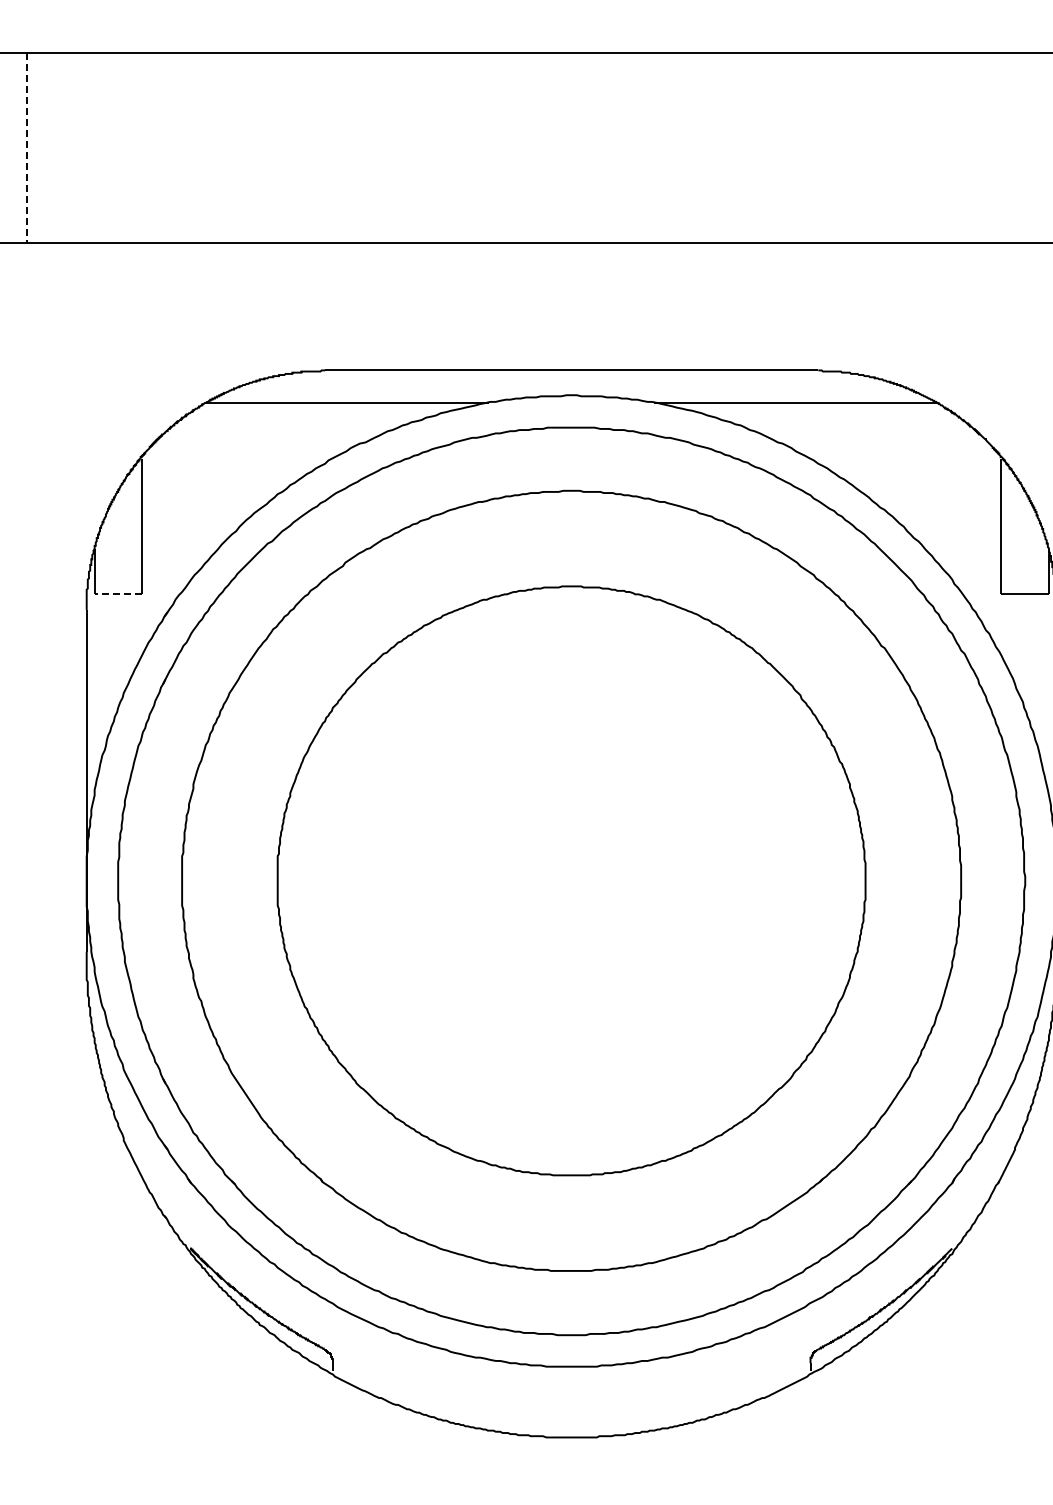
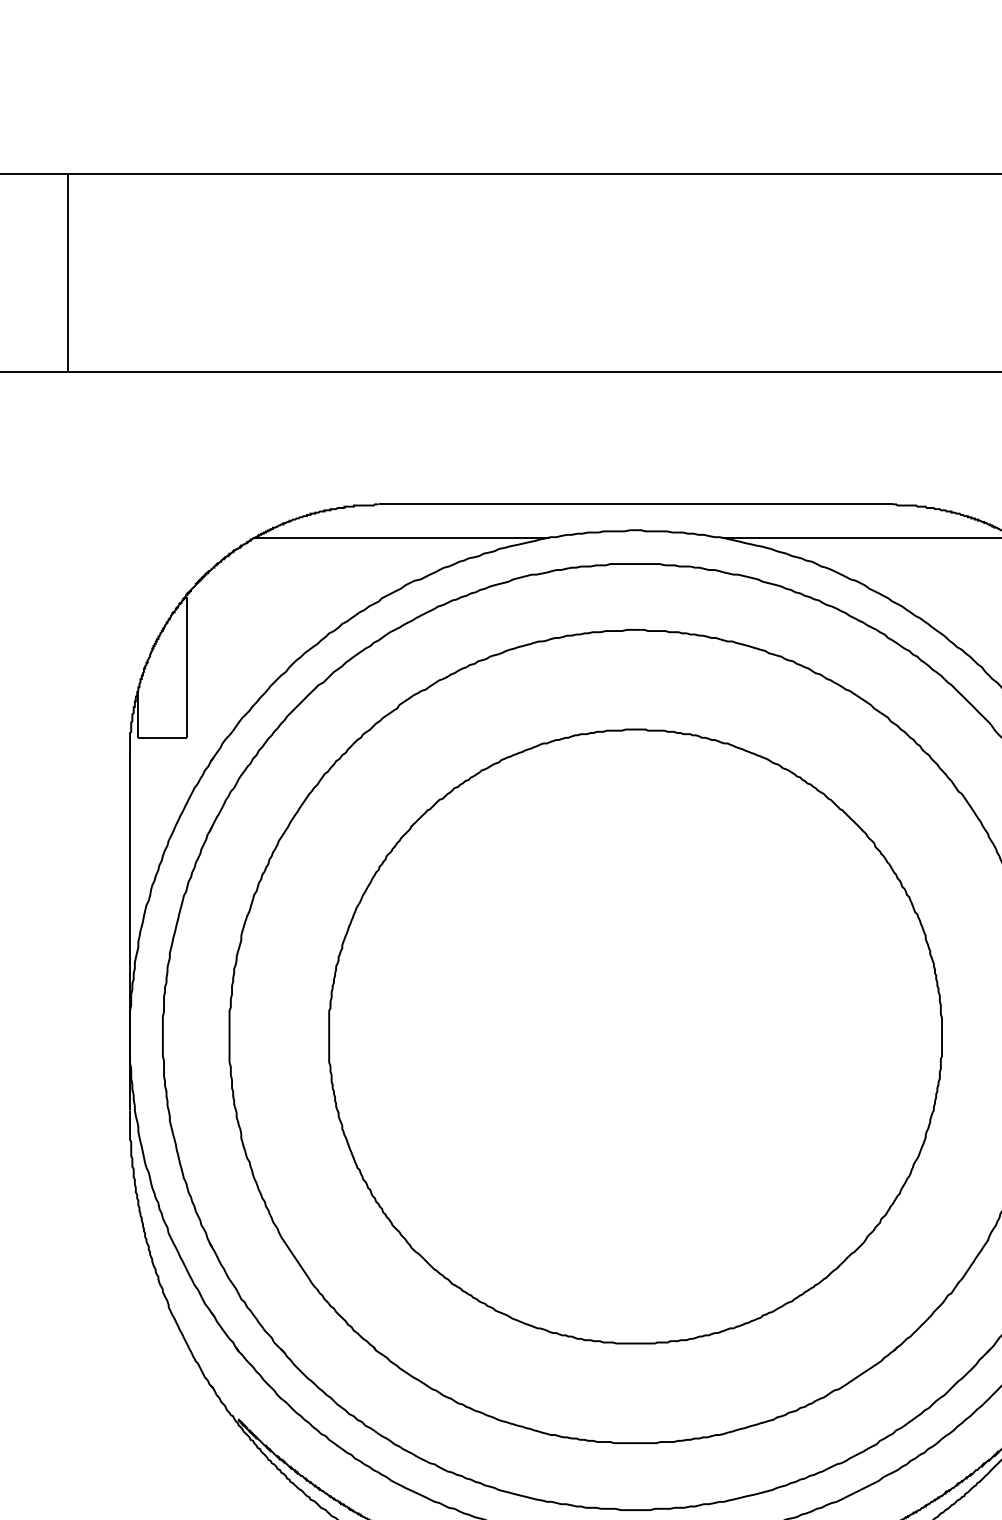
line: (27, 148) -> (68, 273), dashed -> solid
line: (118, 594) -> (163, 737), dashed -> solid

